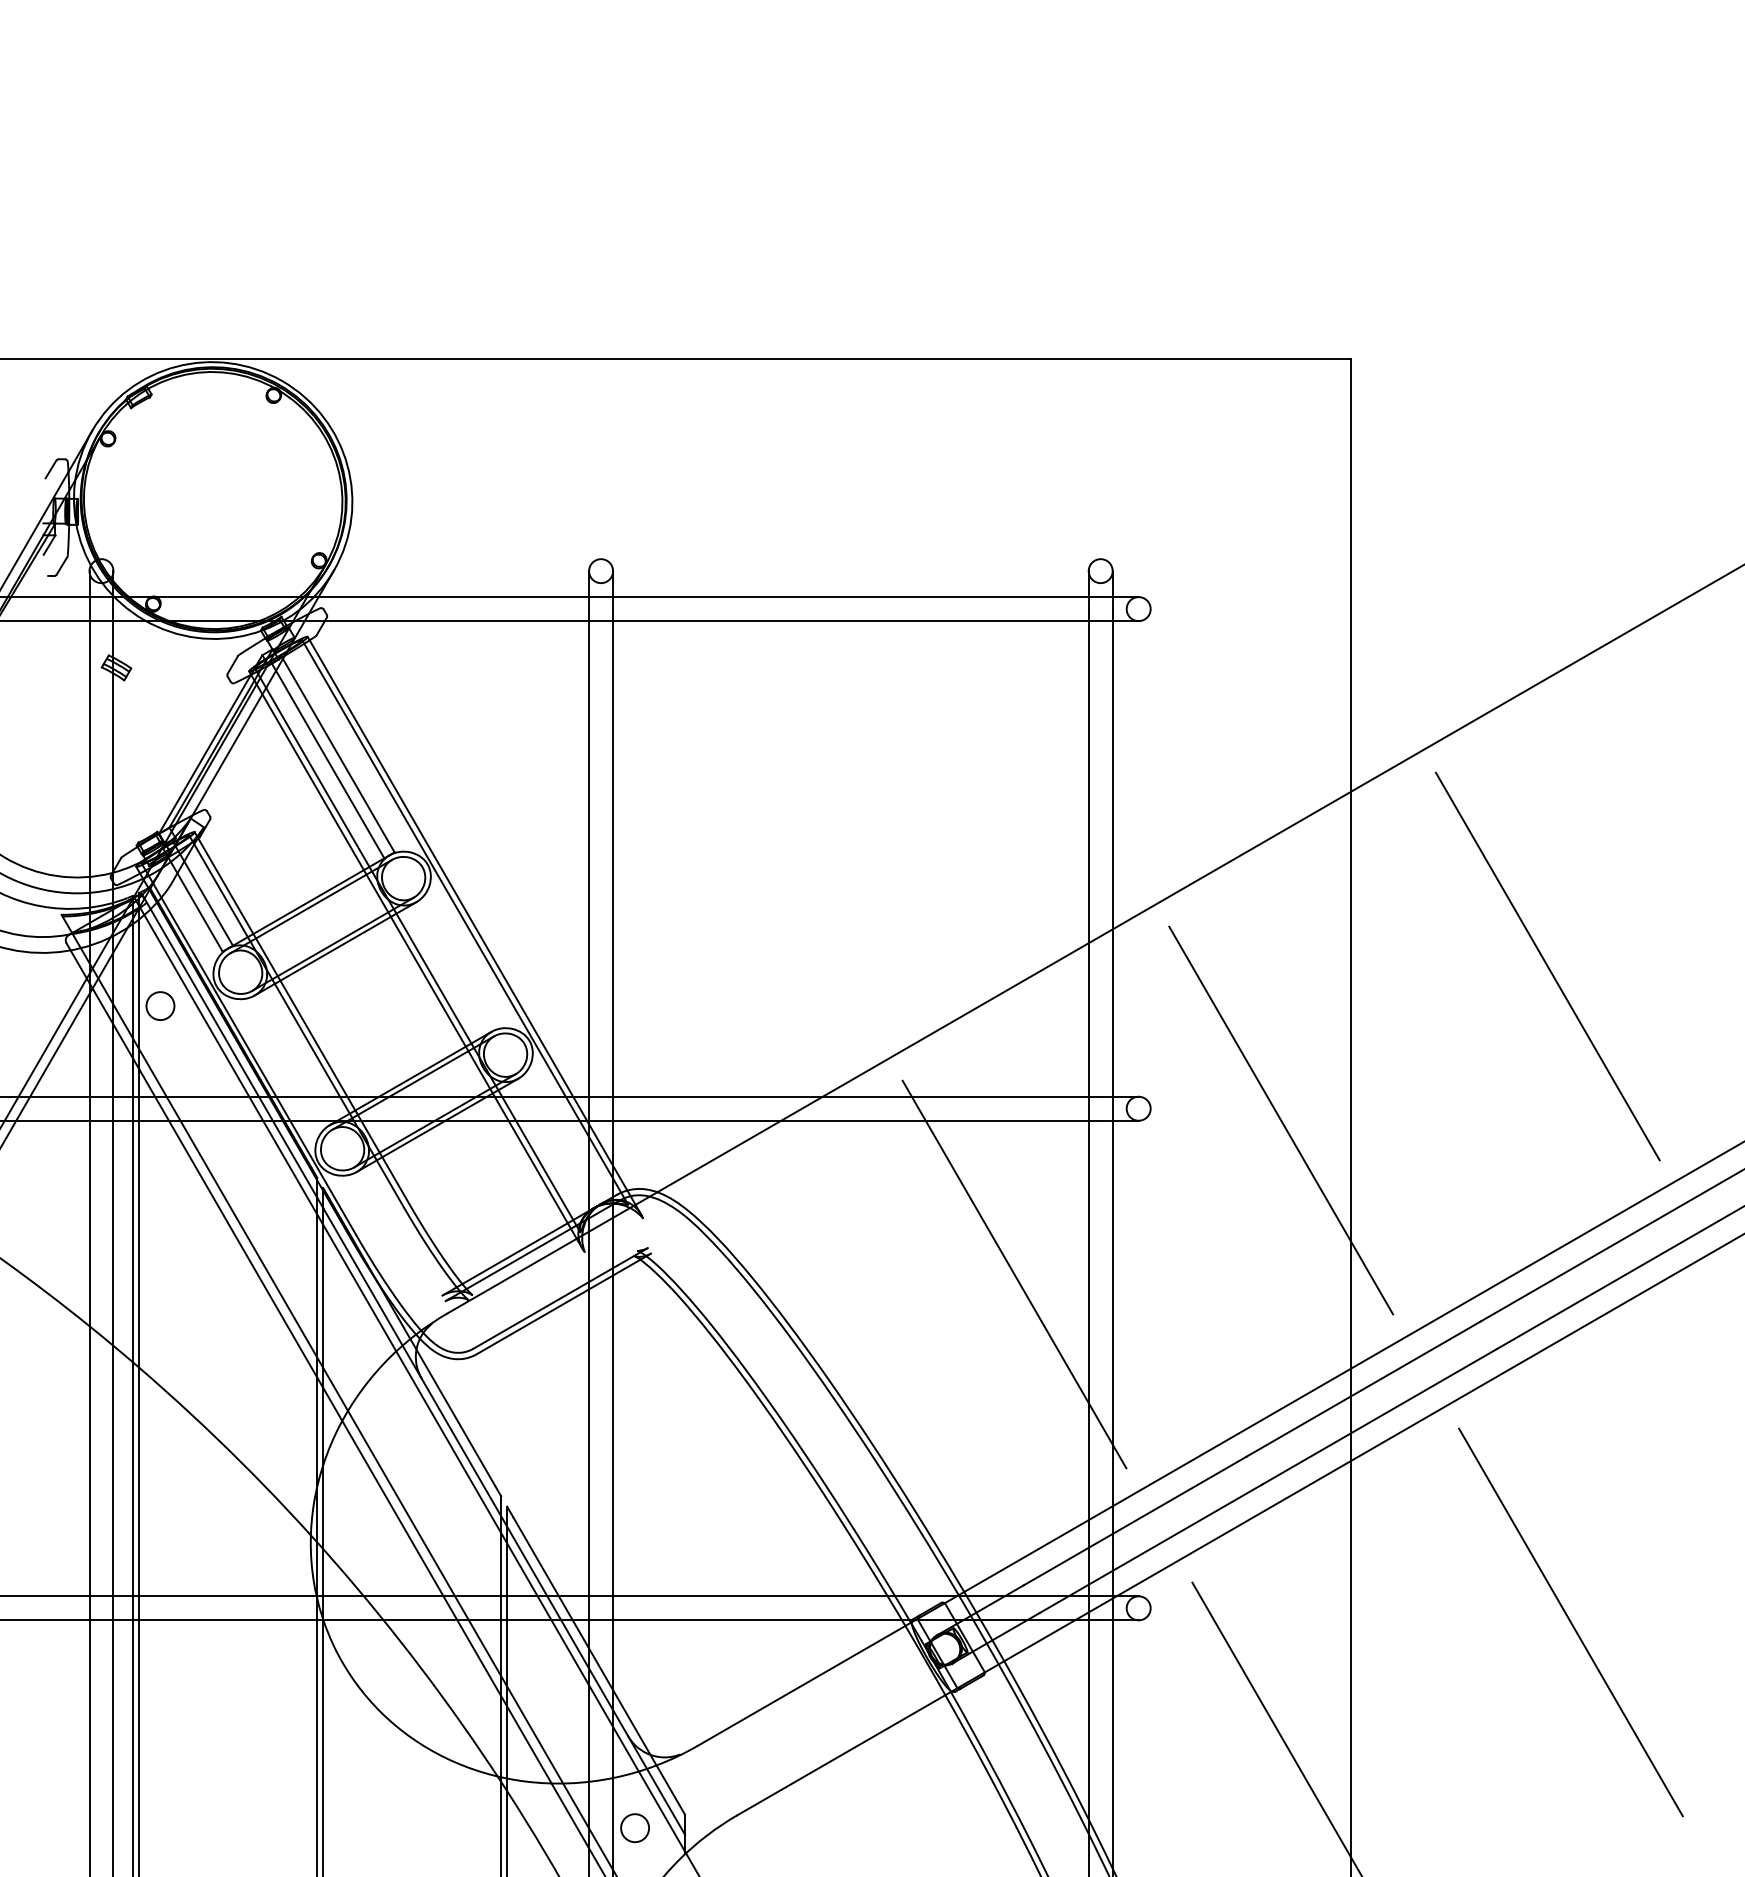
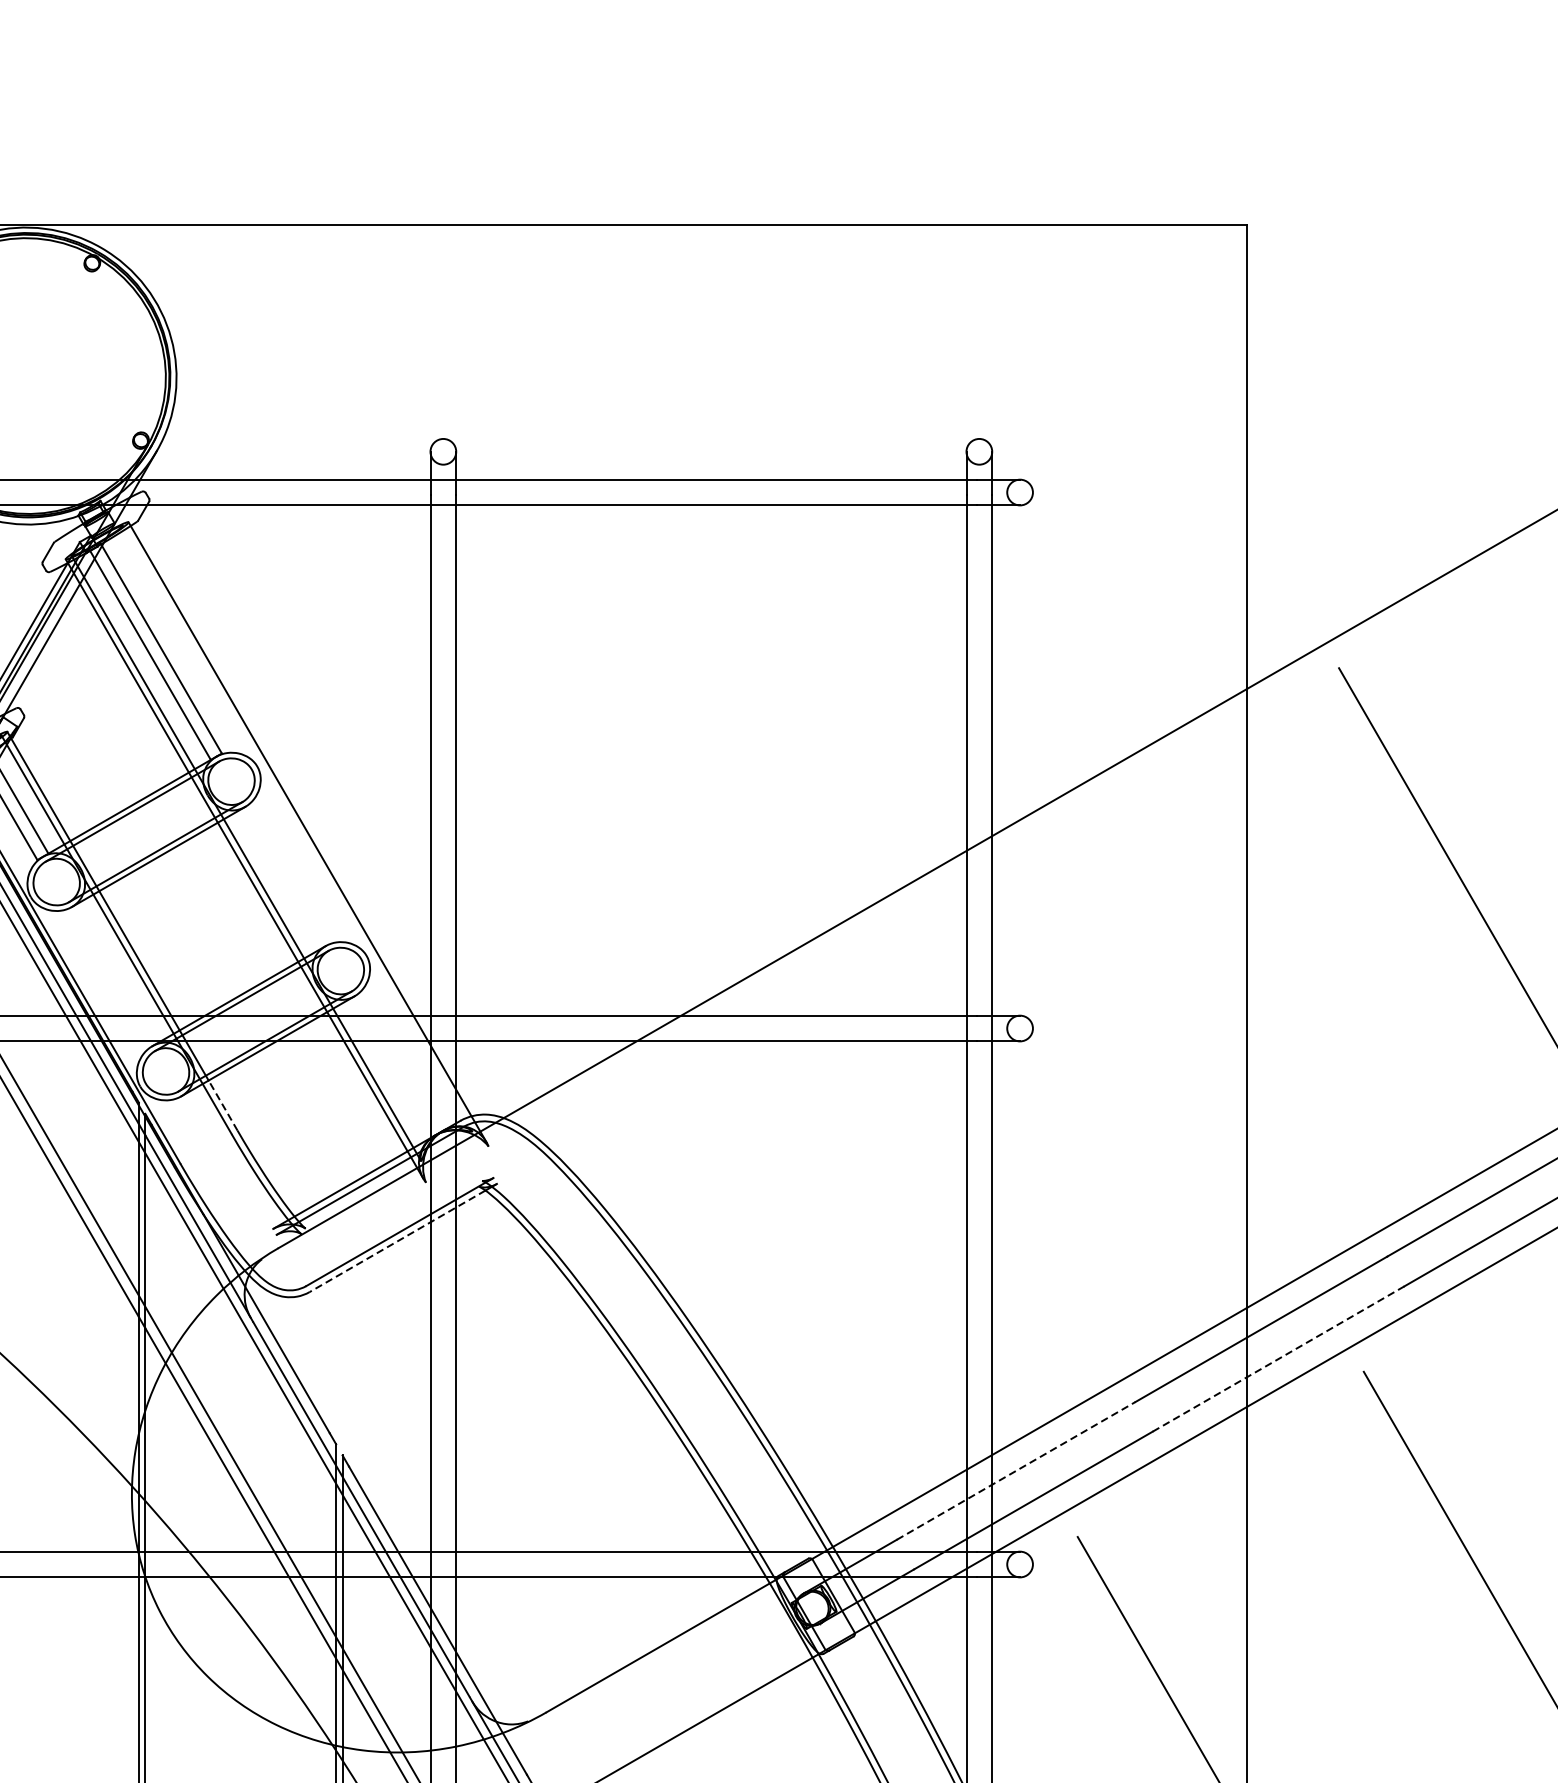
line: (464, 922) -> (296, 828), removed
line: (1281, 1120) -> (1173, 1041), removed
line: (395, 1180) -> (222, 1105), solid -> dashed
line: (1014, 1274) -> (886, 1206), removed
line: (558, 1307) -> (397, 1241), solid -> dashed
line: (1380, 1416) -> (1279, 1358), solid -> dashed
line: (1135, 1520) -> (1016, 1470), solid -> dashed

